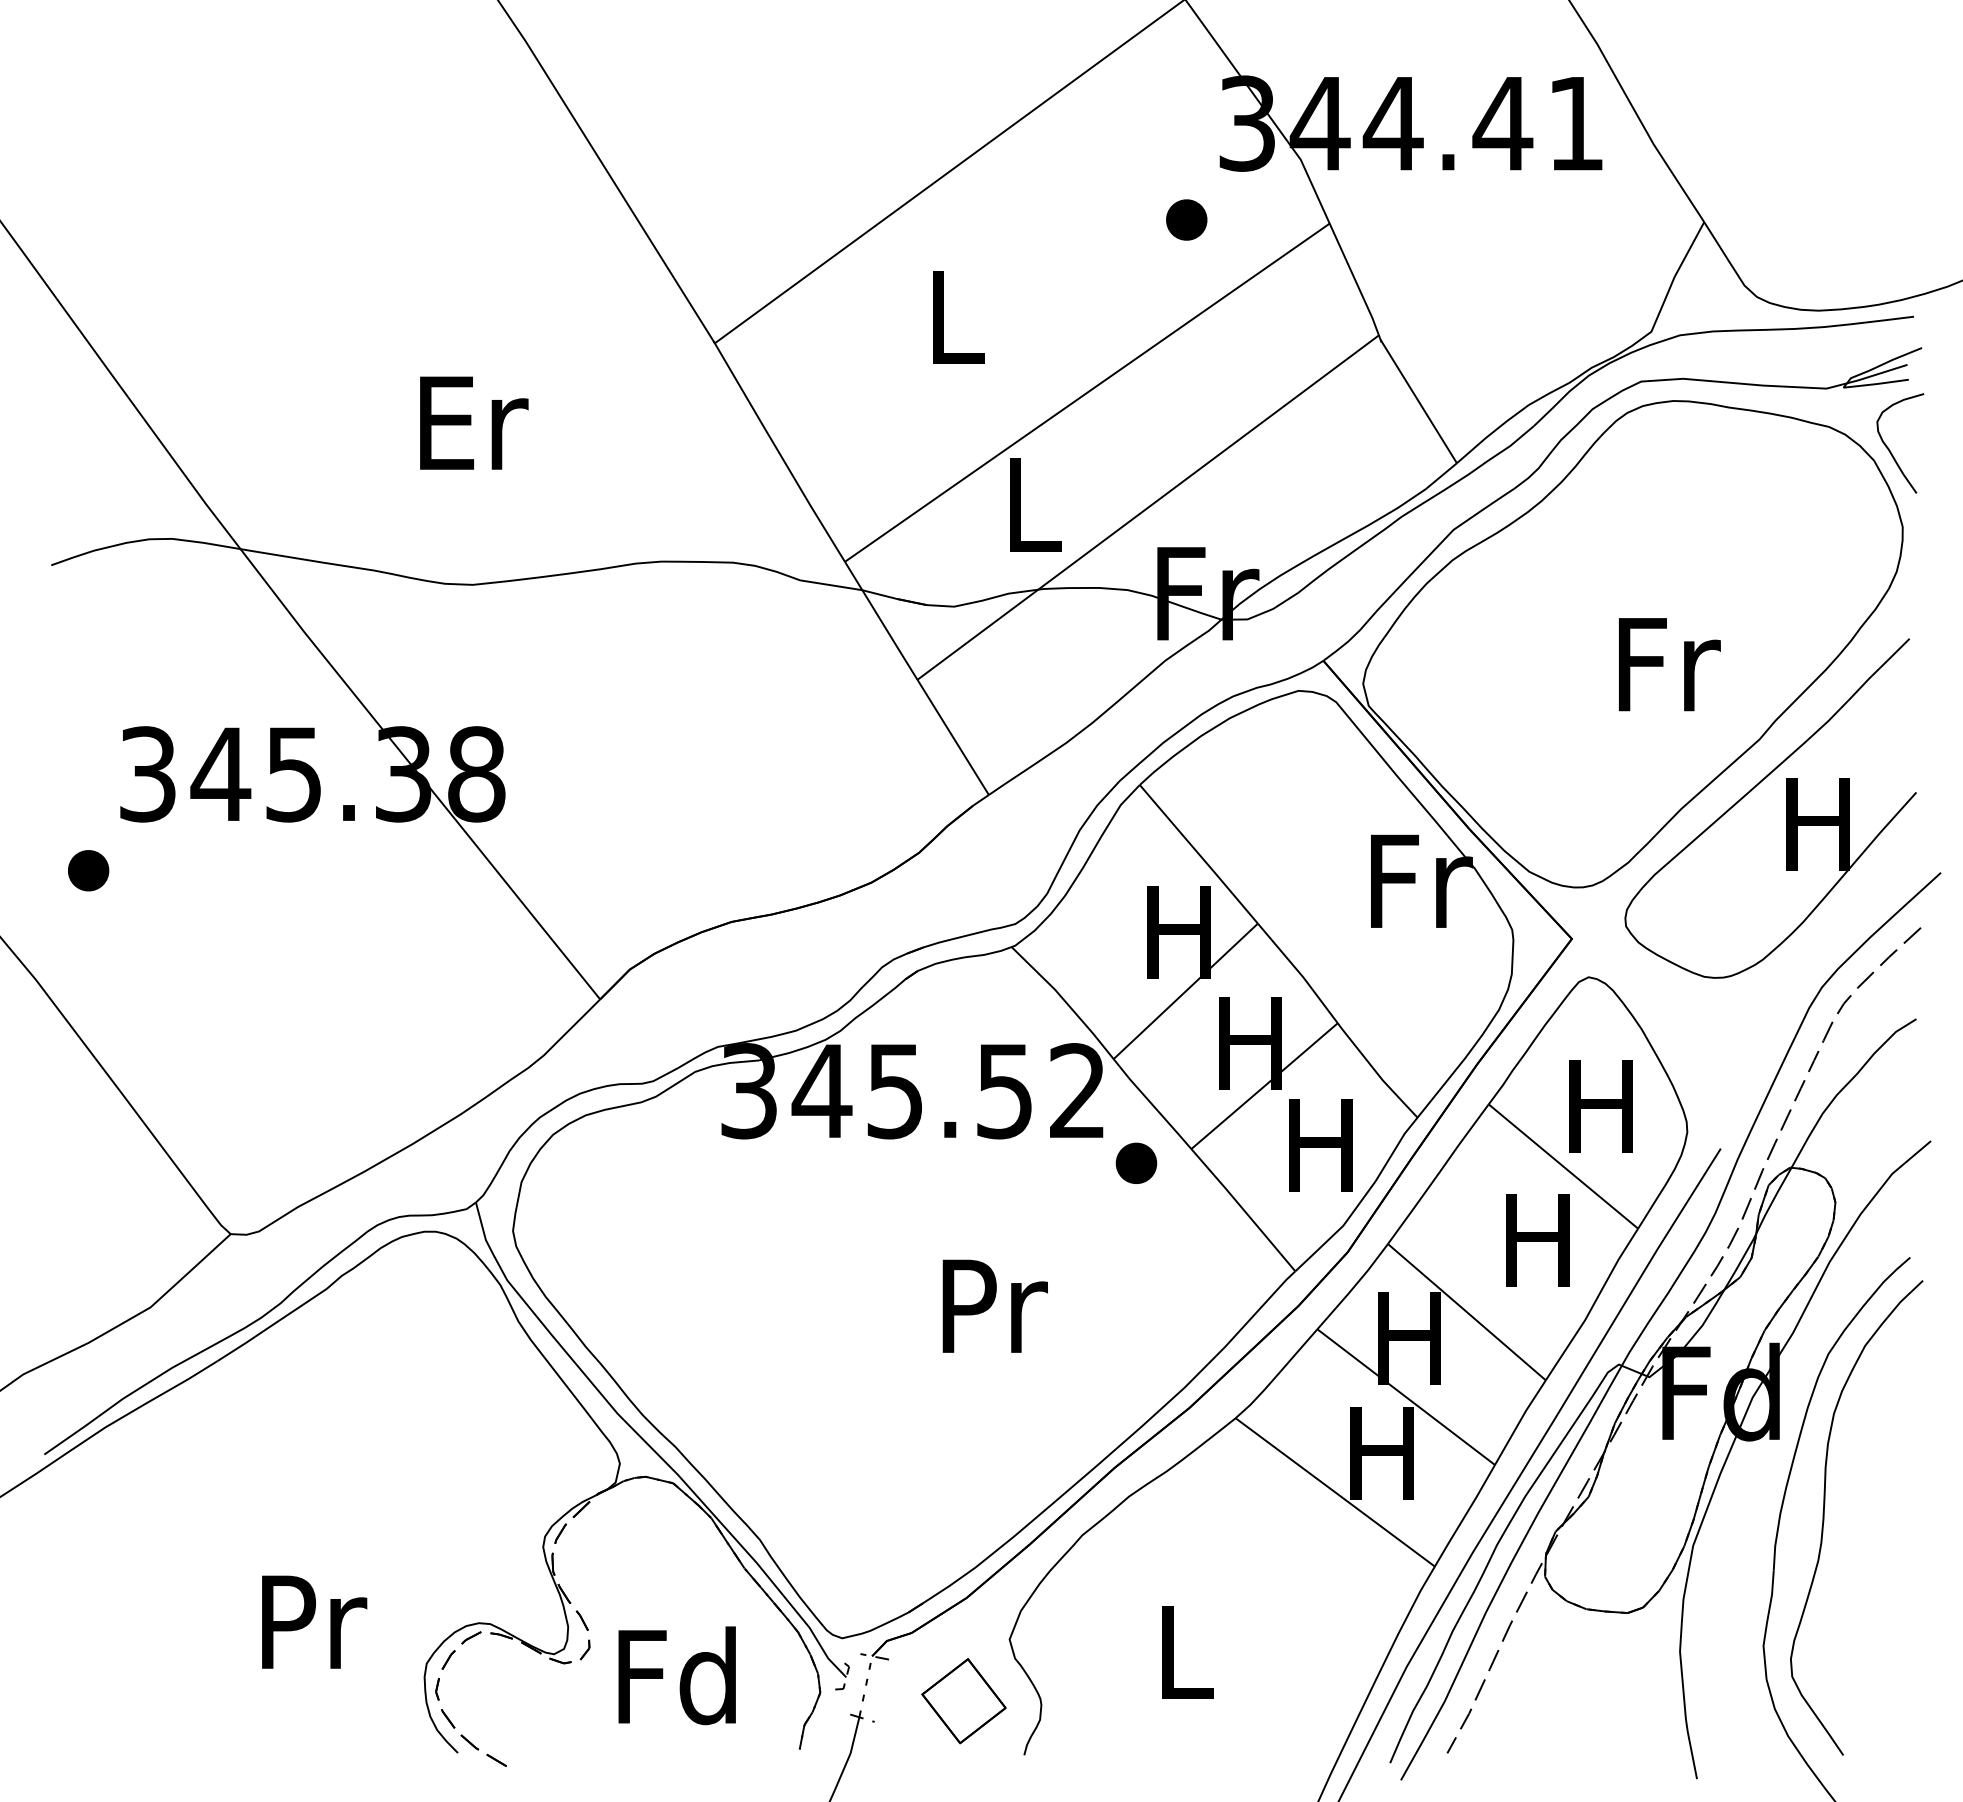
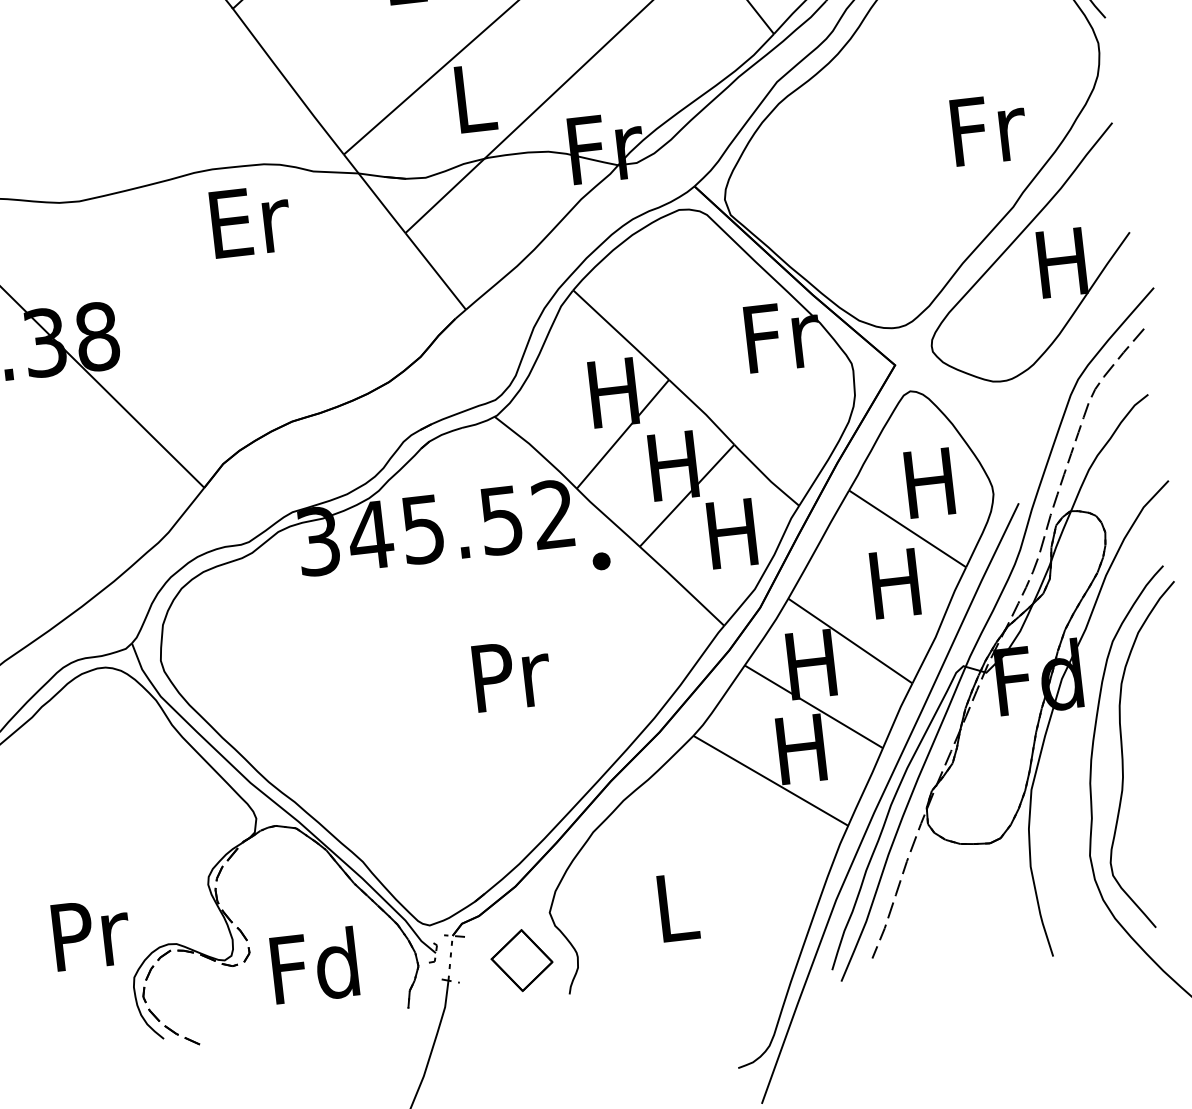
text: (474, 422) -> (251, 220), moved
text: (1669, 664) -> (989, 129), moved
part: (1136, 1162) -> (601, 560), size x0.6
text: (314, 1621) -> (91, 933), moved

